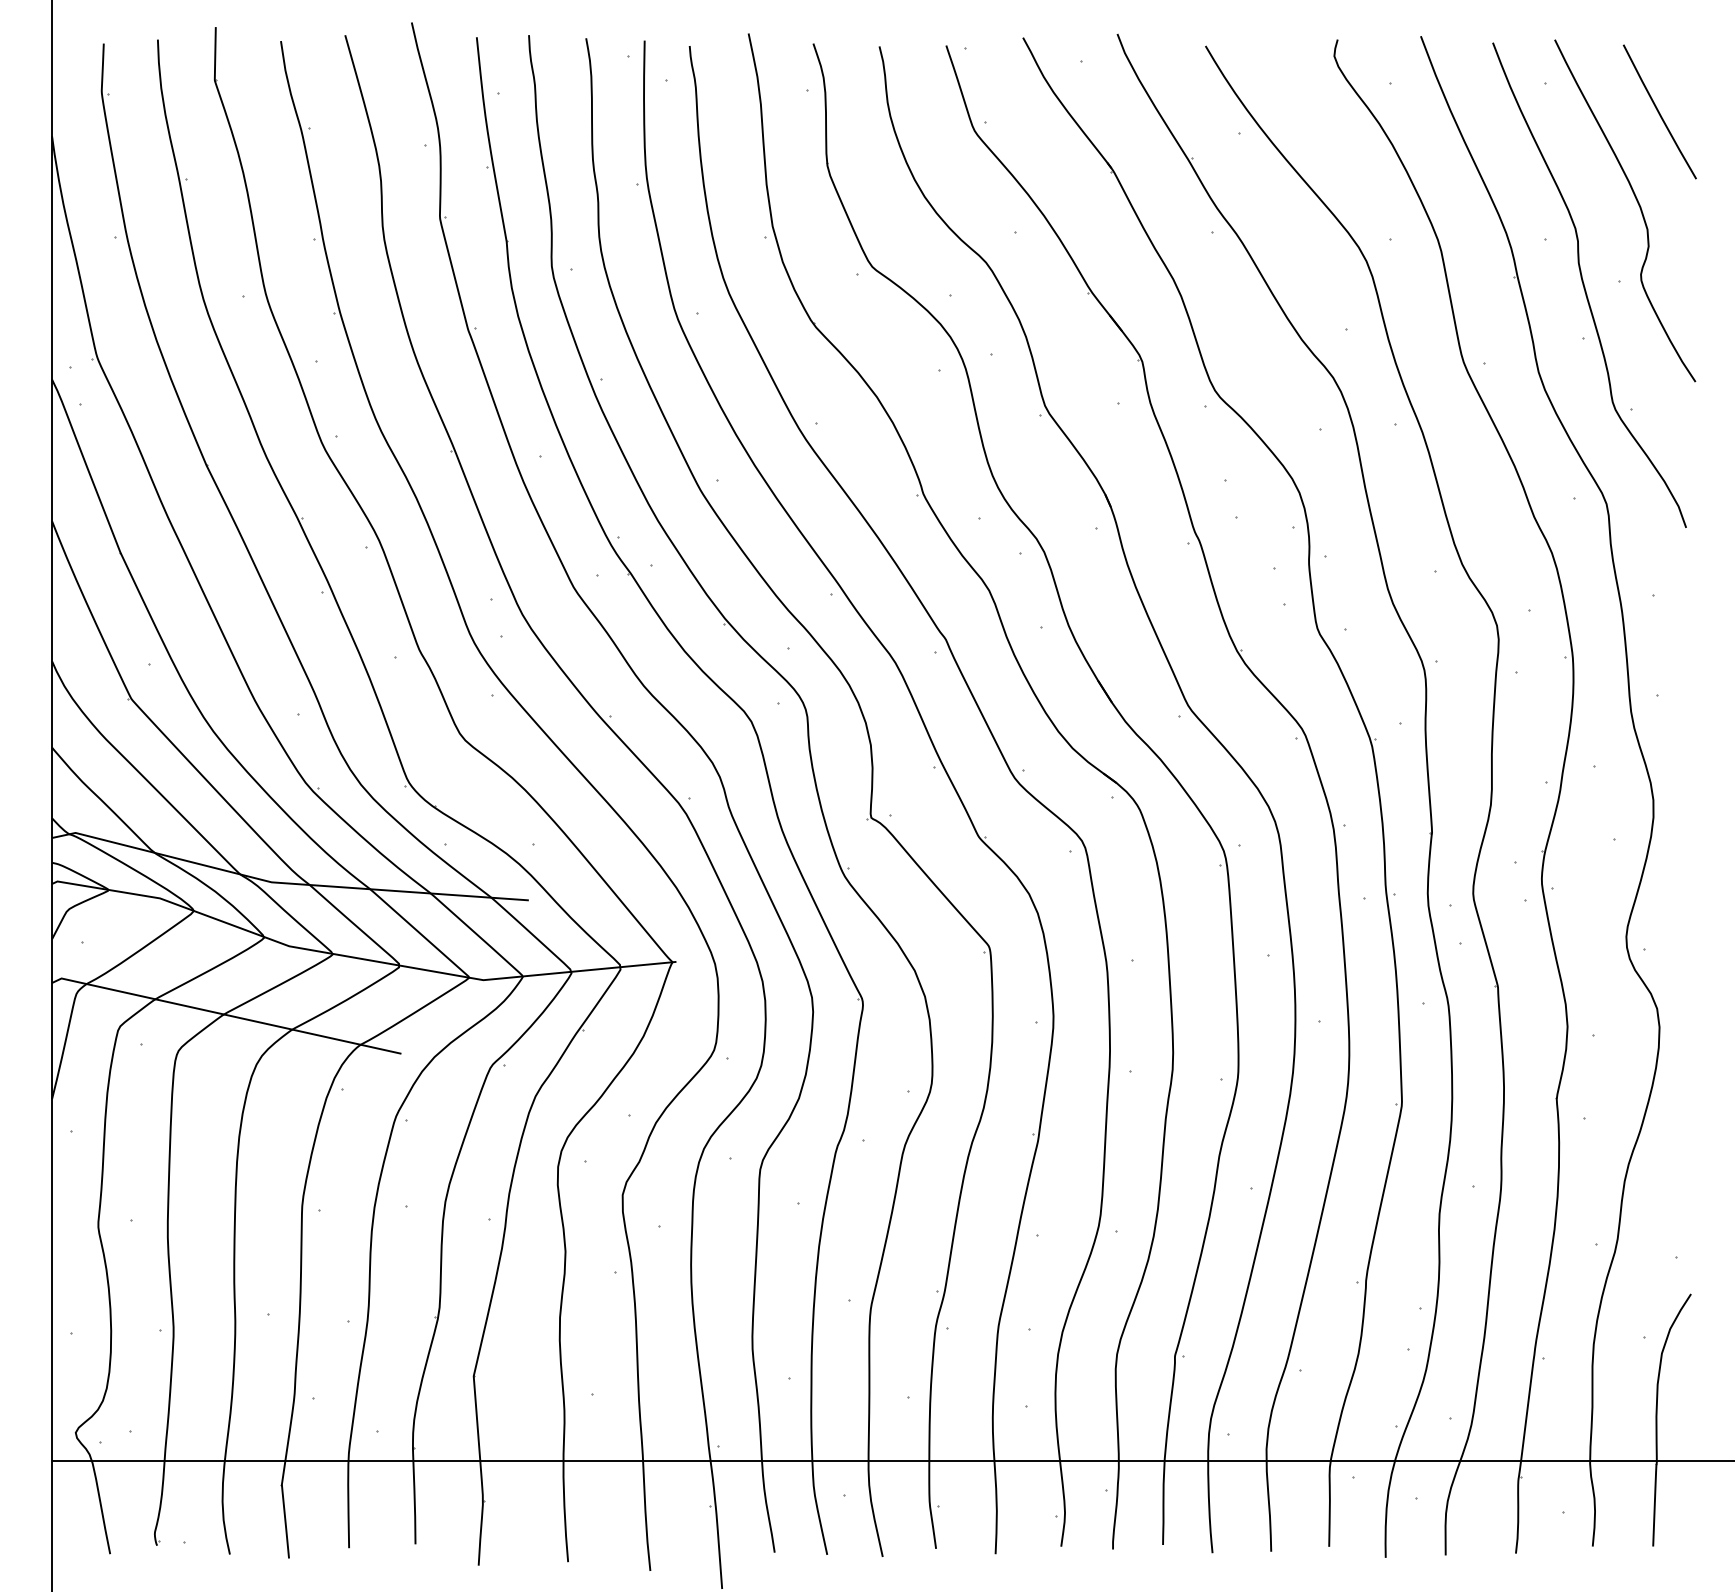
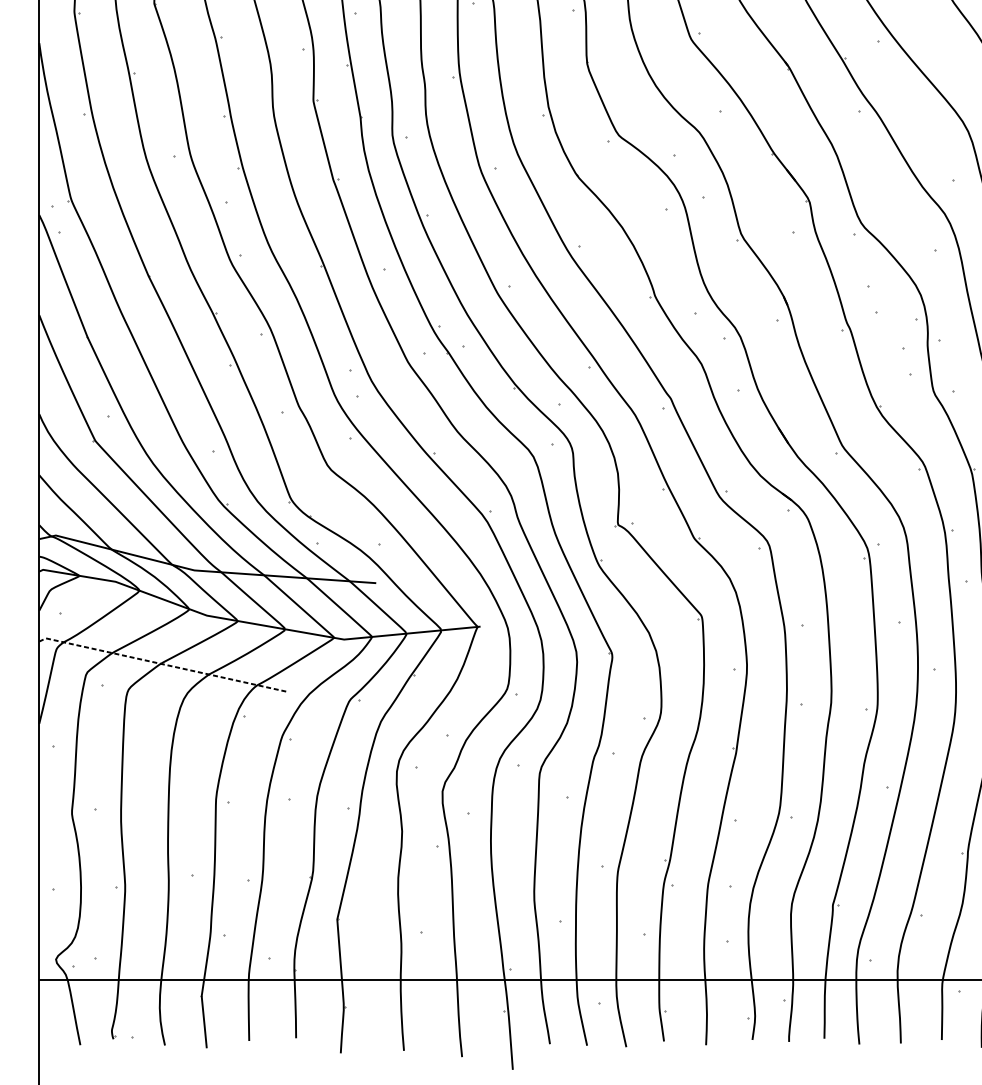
line: (225, 1014) -> (161, 663), solid -> dashed

